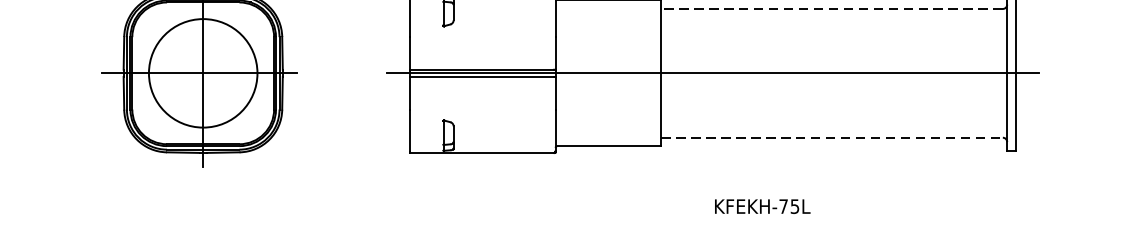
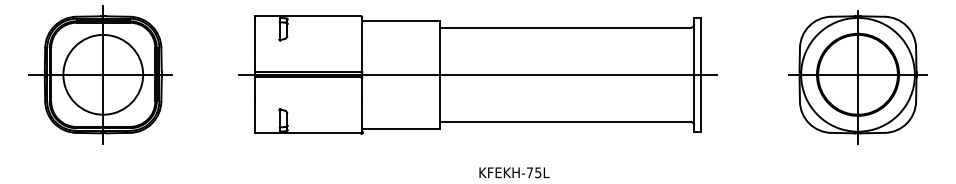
line: (832, 8) -> (565, 27), dashed -> solid
line: (832, 138) -> (565, 122), dashed -> solid

